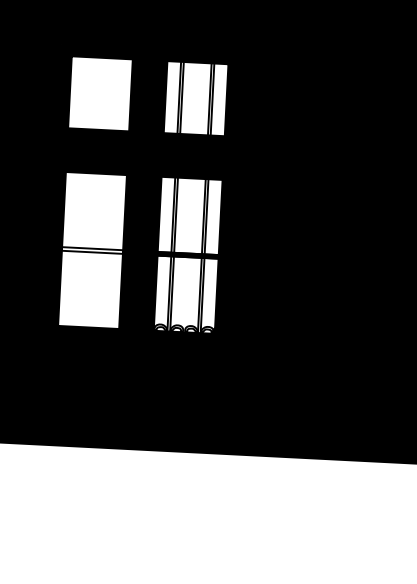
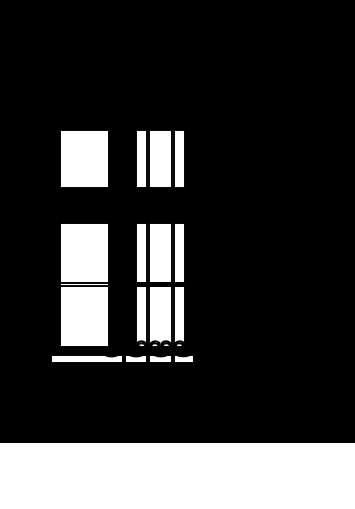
fill: (135, 344) -> (122, 358), removed

